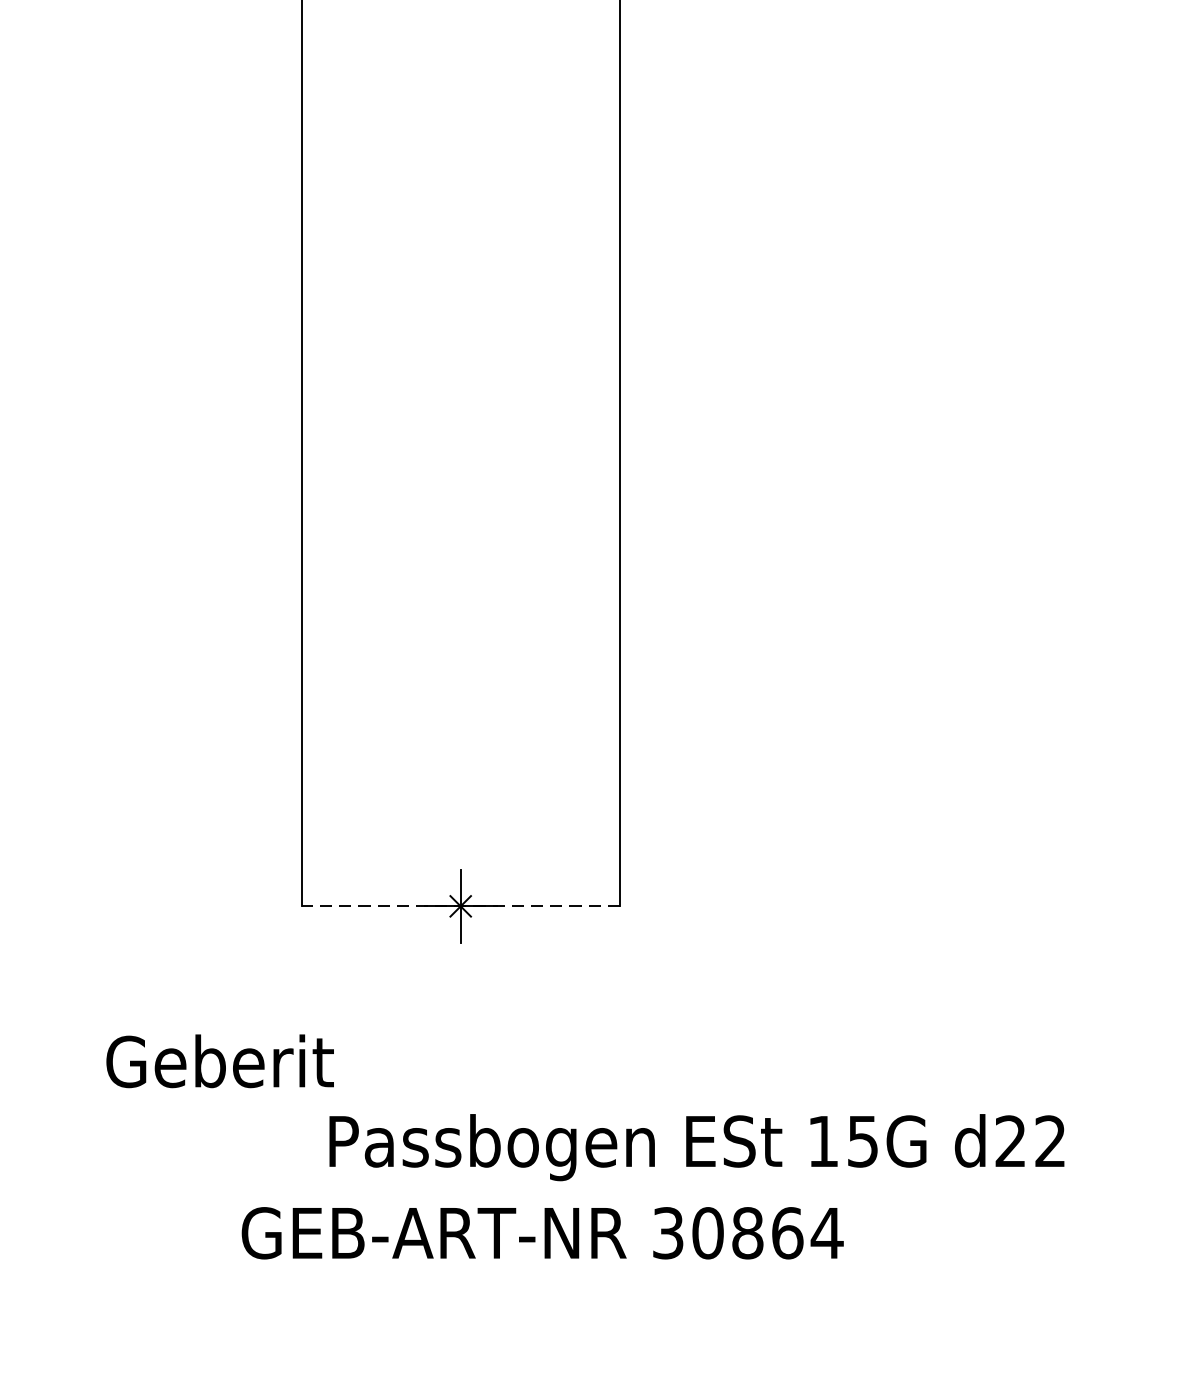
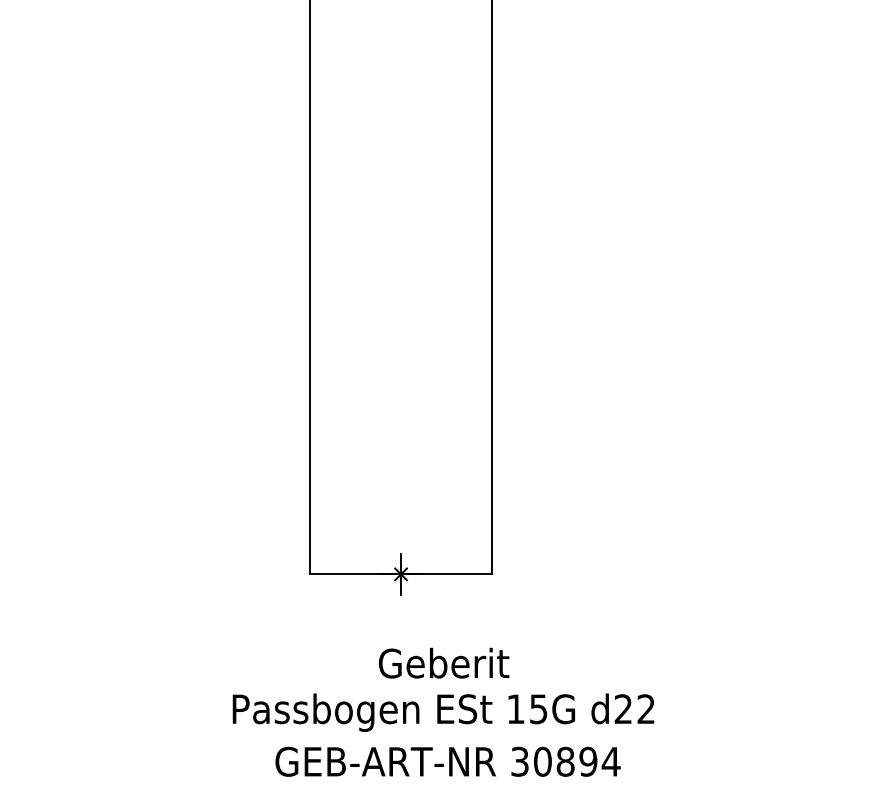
line: (459, 906) -> (400, 574), dashed -> solid
text: (219, 1060) -> (443, 662), moved
text: (696, 1147) -> (443, 712), moved
text: (787, 1232) -> (588, 761), 30864 -> 30894

